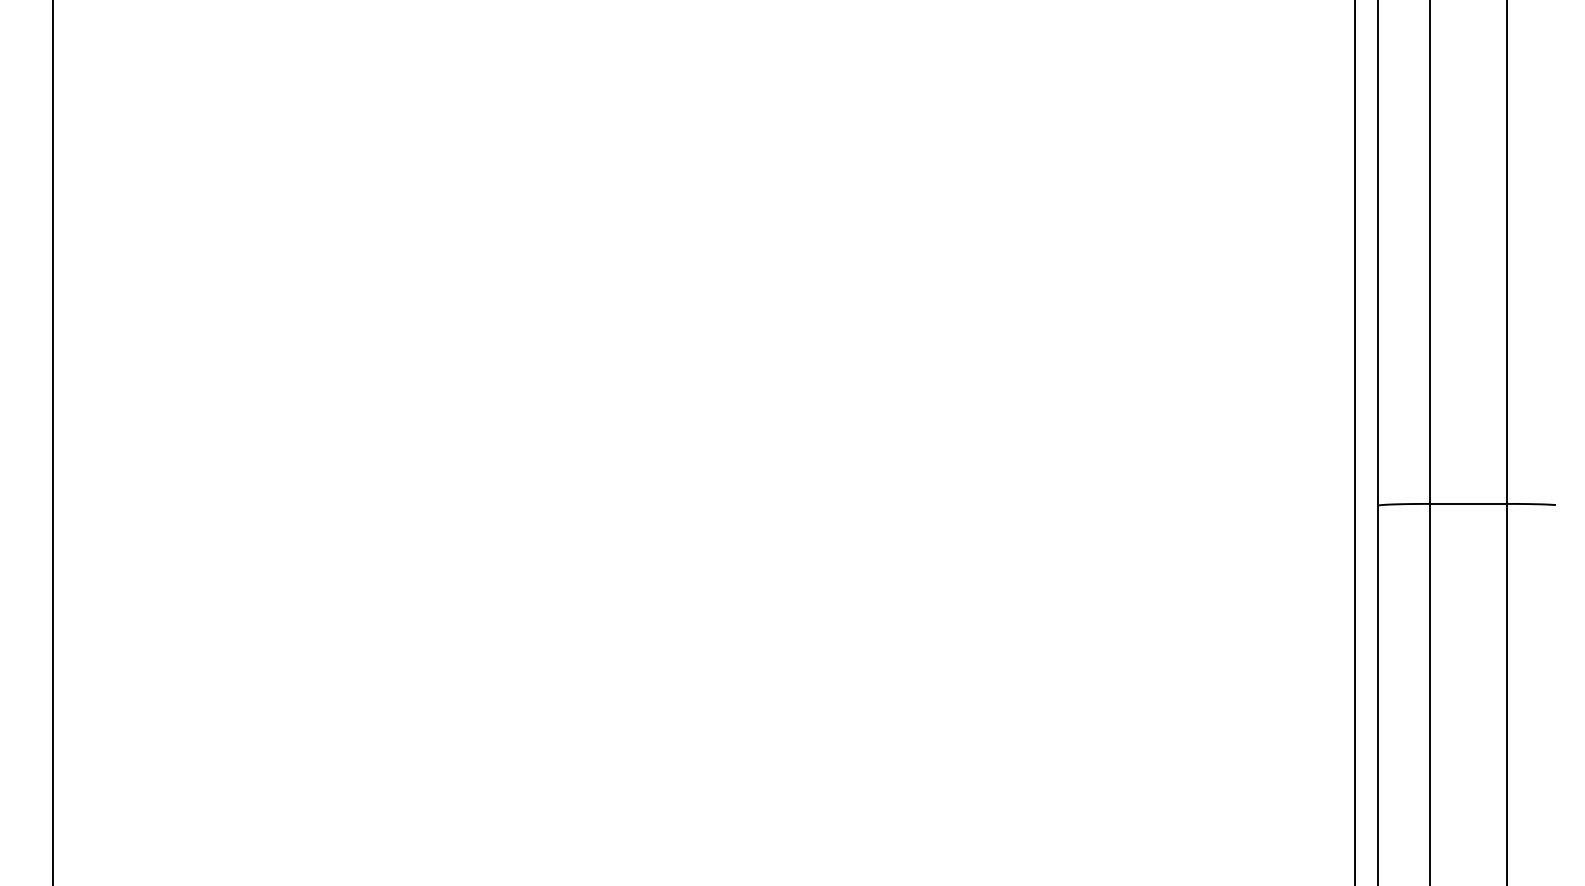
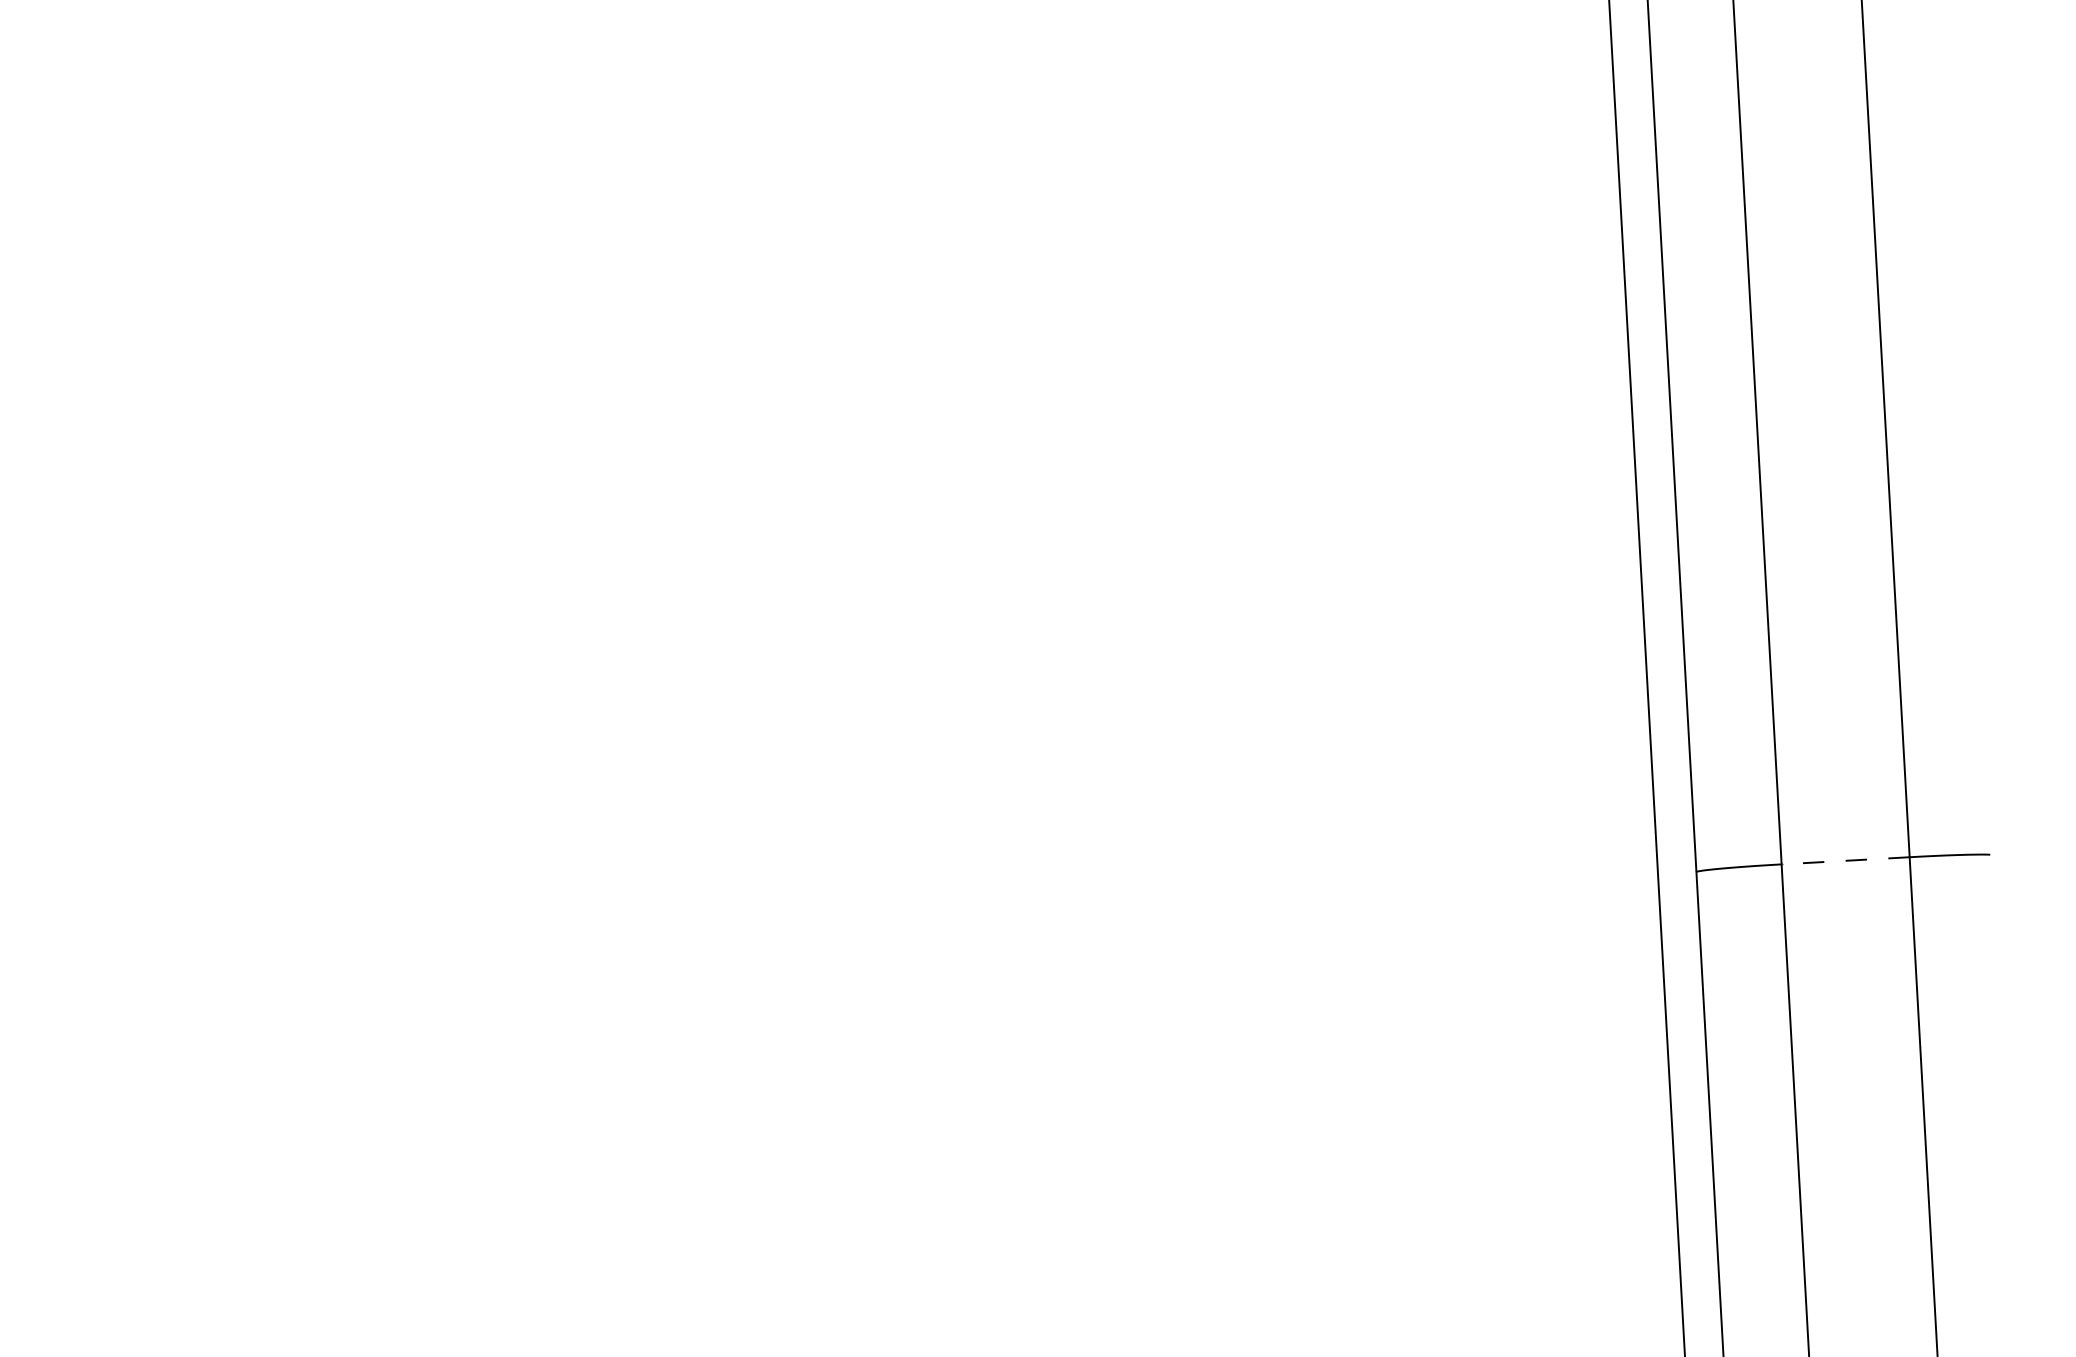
line: (1468, 503) -> (1845, 860), solid -> dashed

